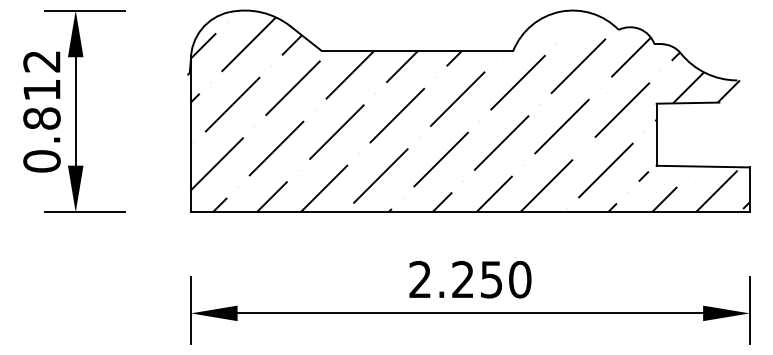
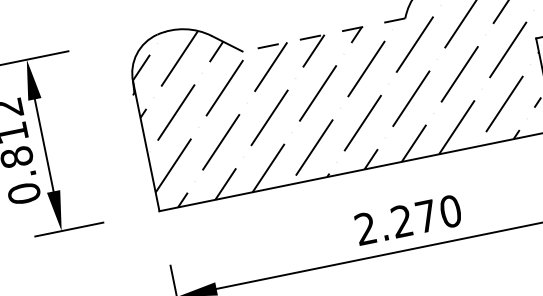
line: (417, 50) -> (323, 34), solid -> dashed
text: (491, 279) -> (426, 216), 2.250 -> 2.270

